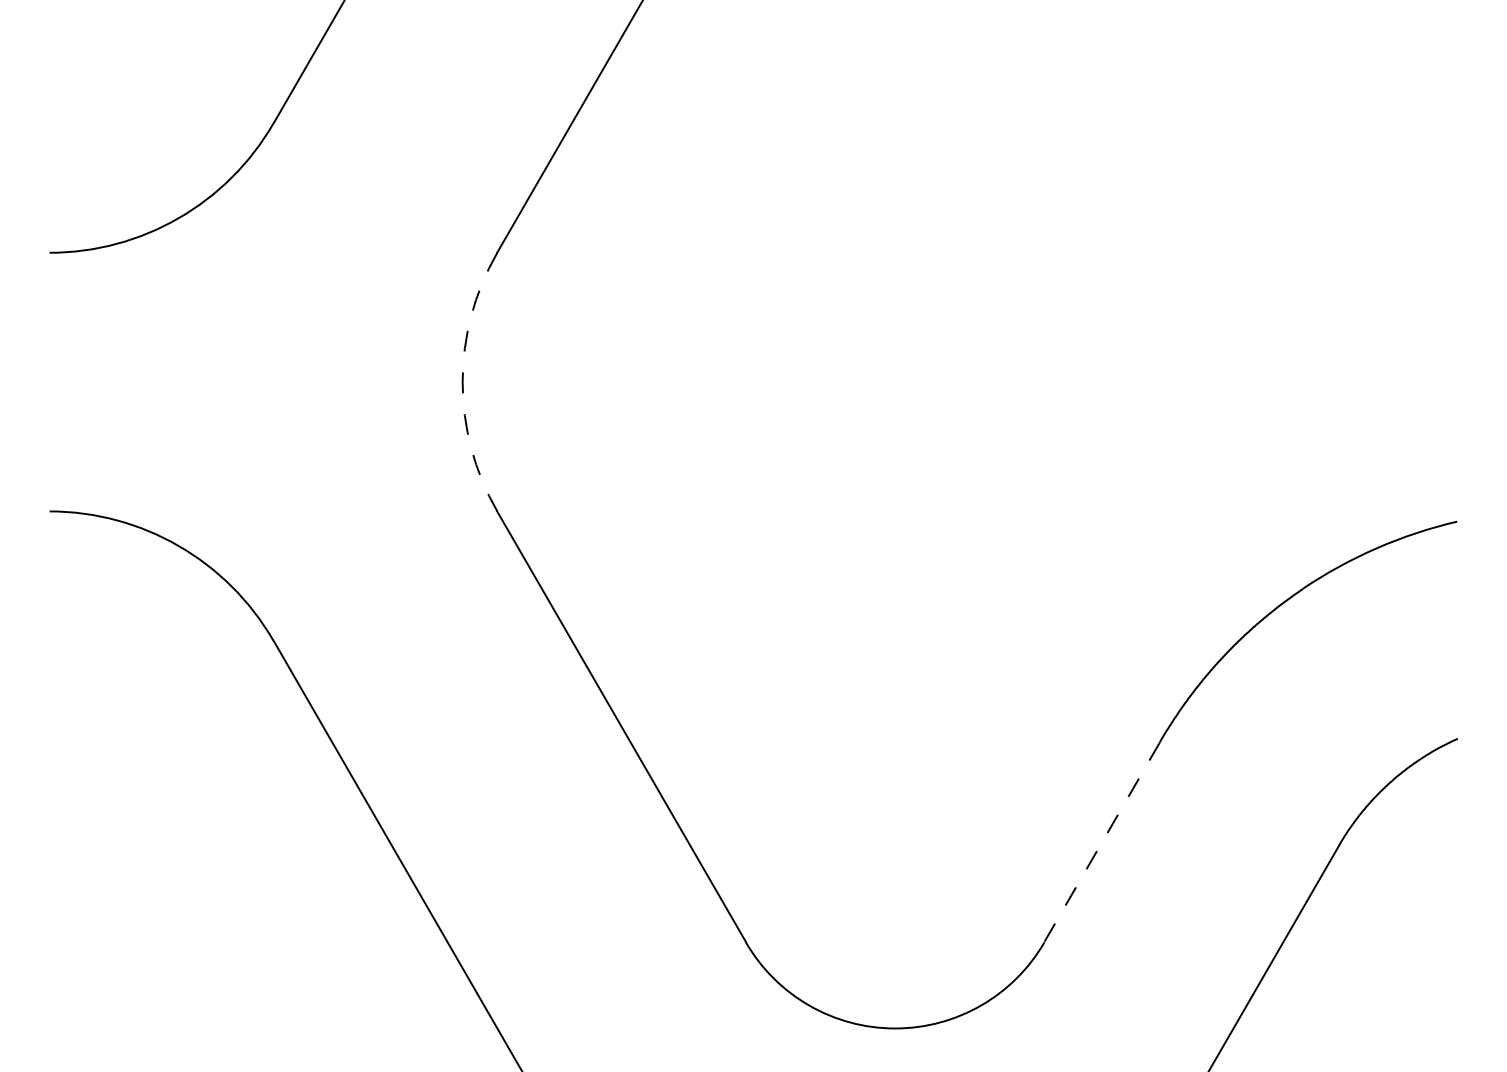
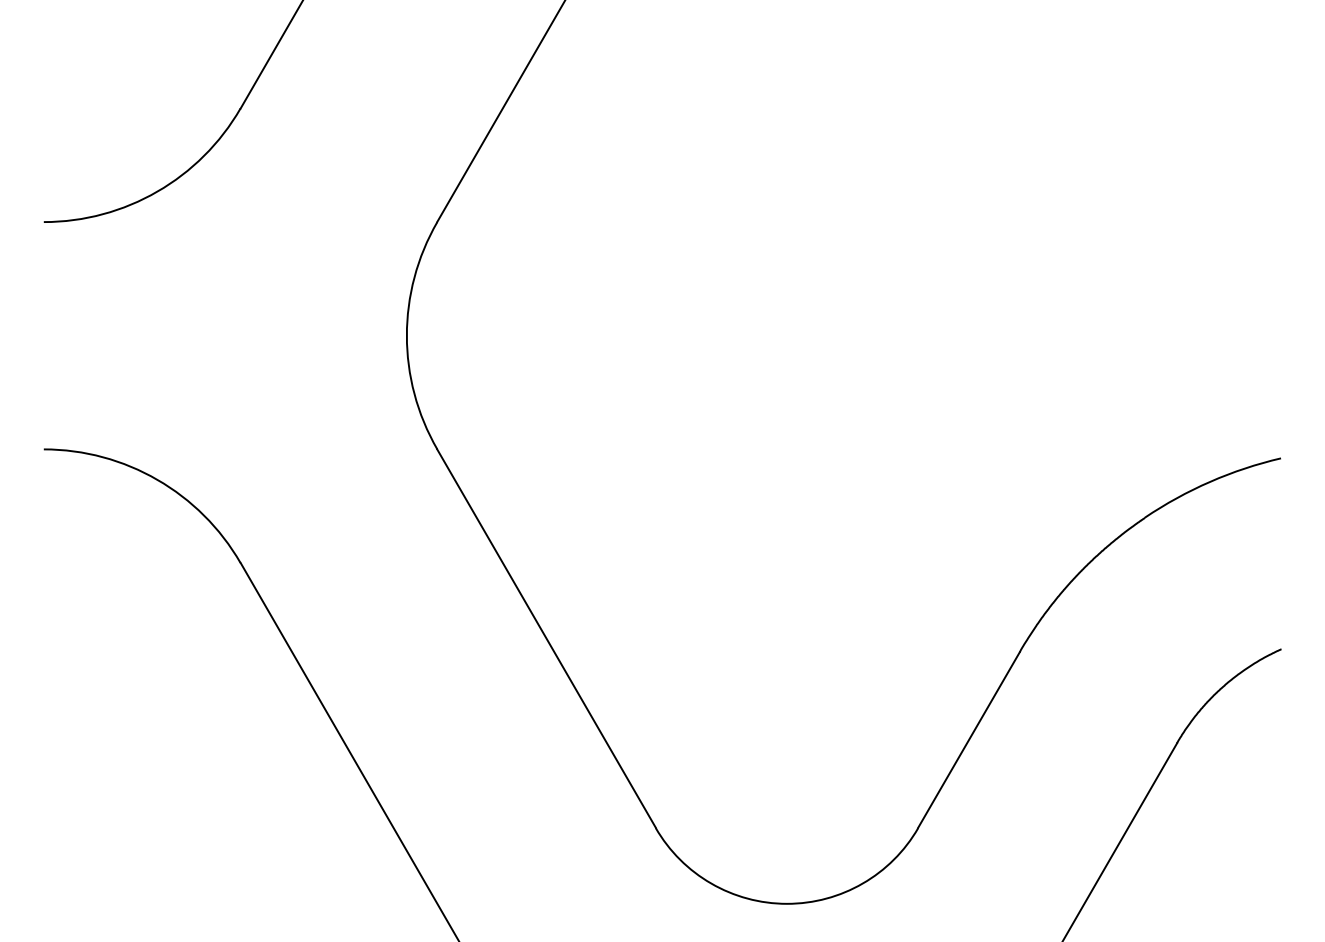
arc: (462, 382) -> (406, 336), dashed -> solid
line: (1101, 842) -> (968, 740), dashed -> solid

